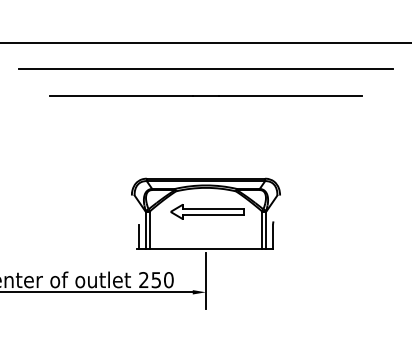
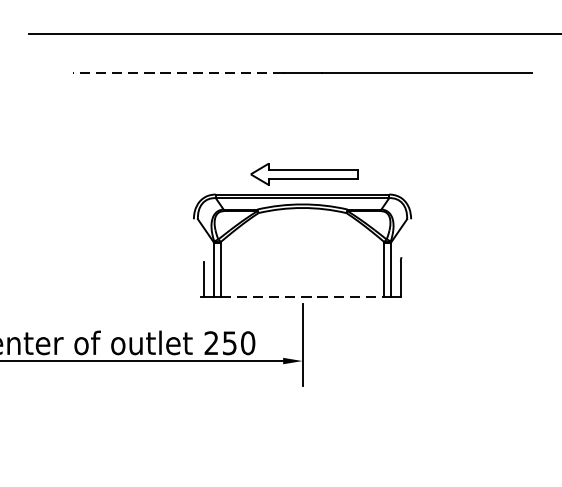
line: (121, 95) -> (178, 72), solid -> dashed
part: (207, 211) -> (304, 173), moved
line: (205, 248) -> (301, 296), solid -> dashed

